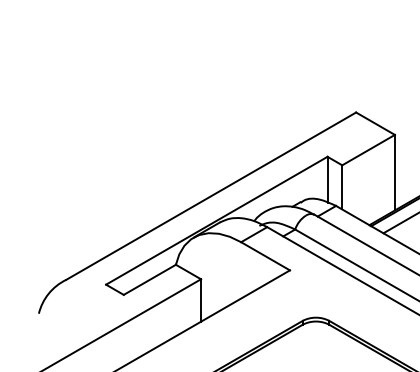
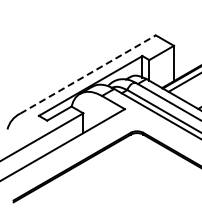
line: (212, 196) -> (88, 74), solid -> dashed

